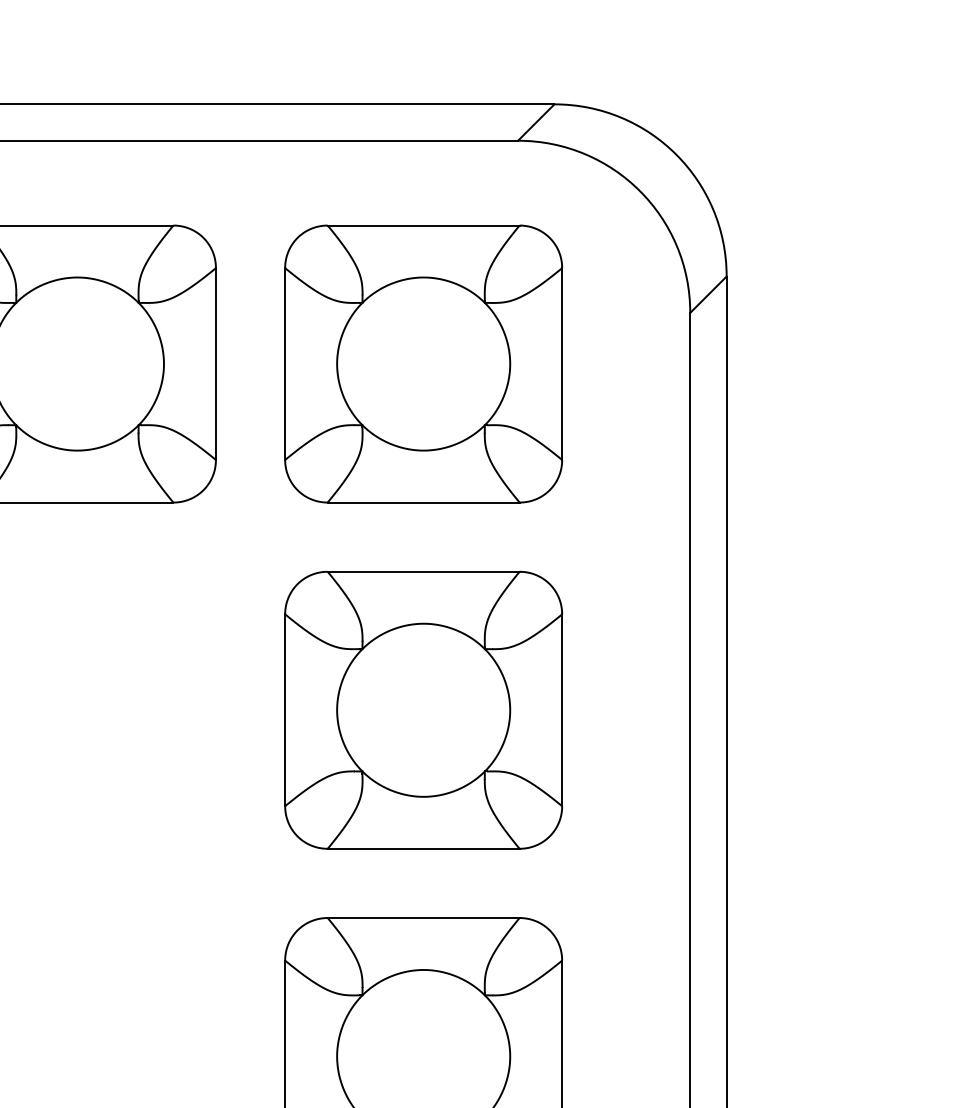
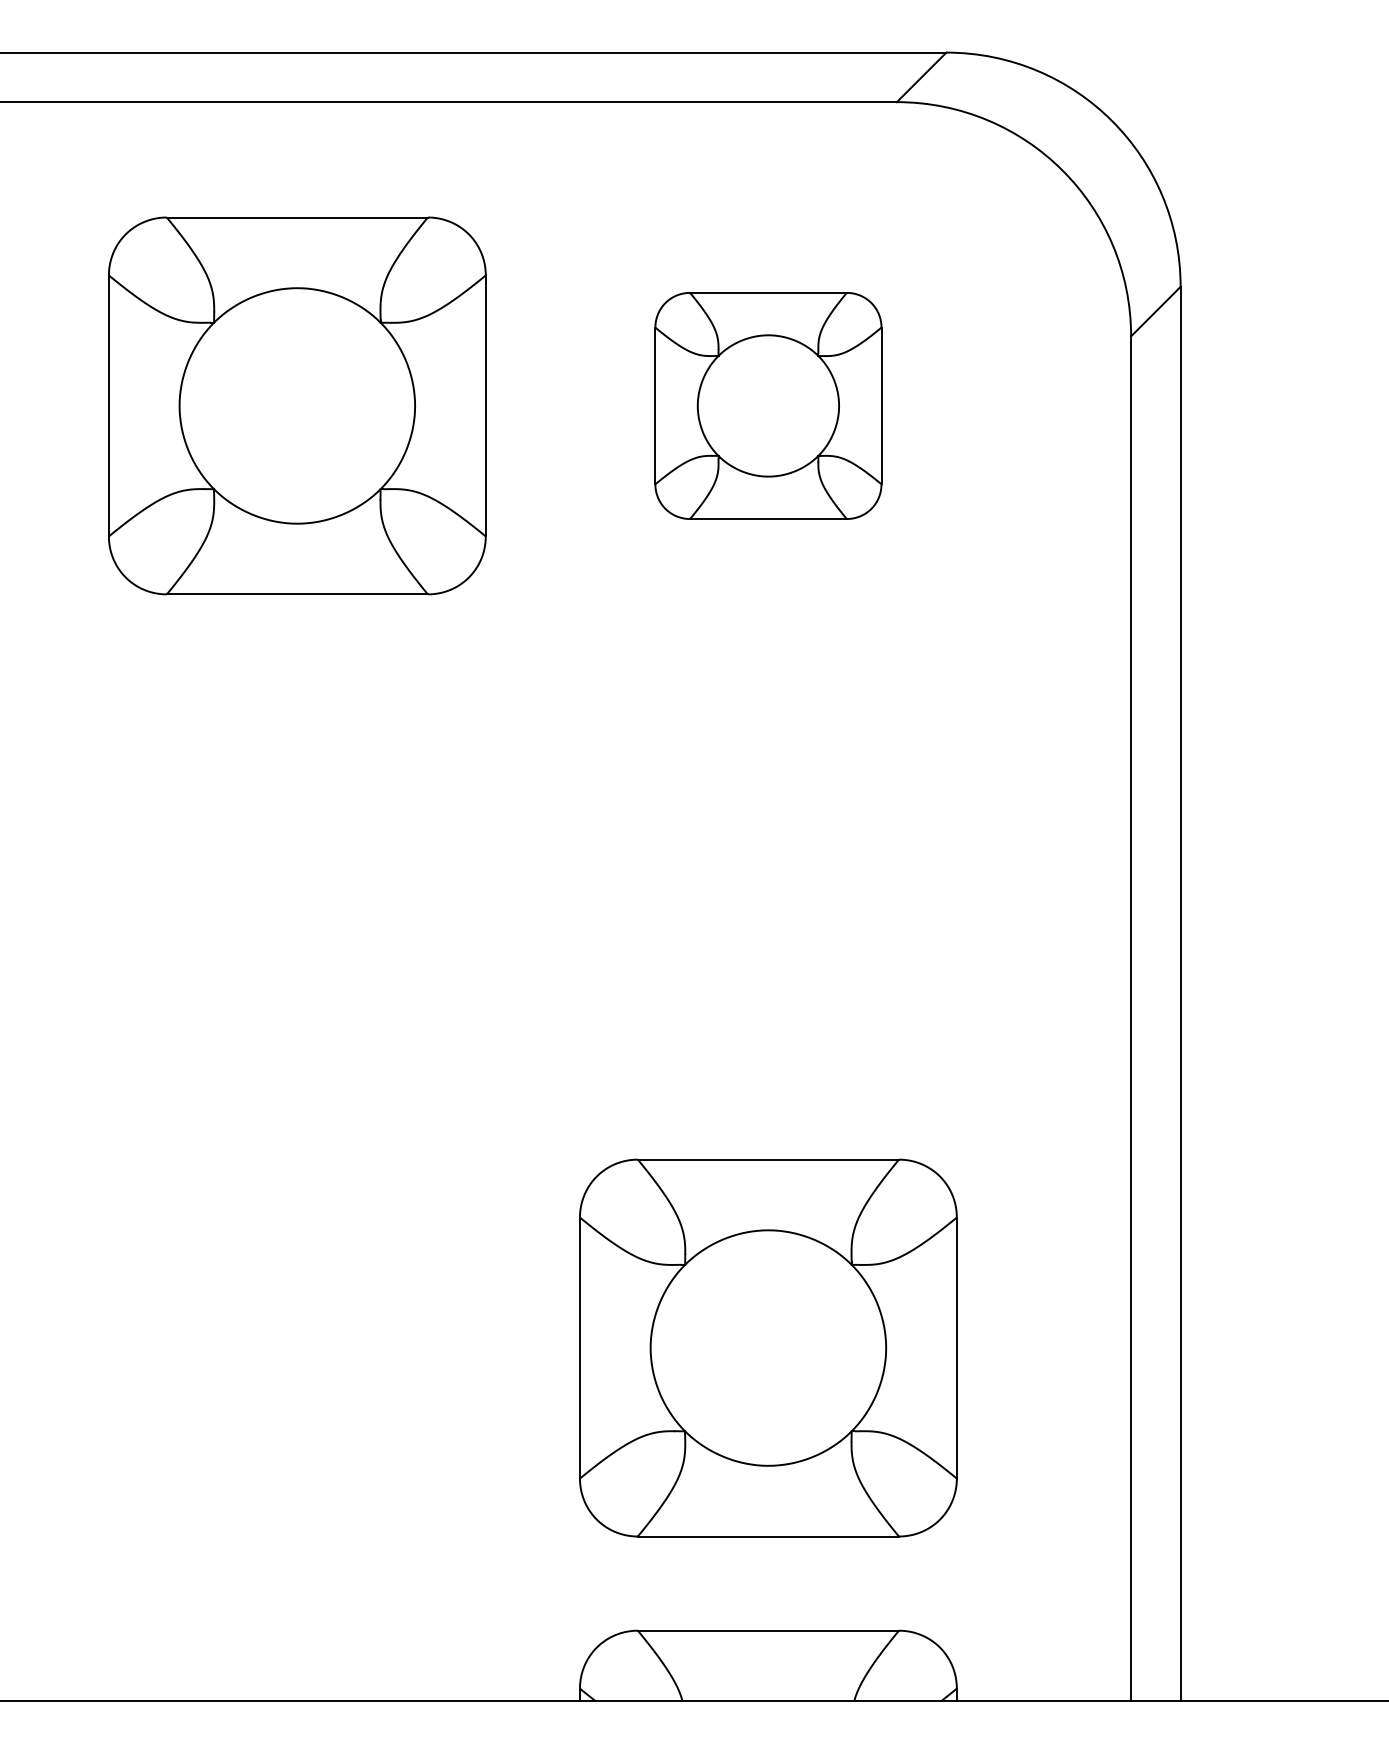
part: (423, 363) -> (768, 405), size x0.6
part: (423, 709) -> (768, 876), removed

